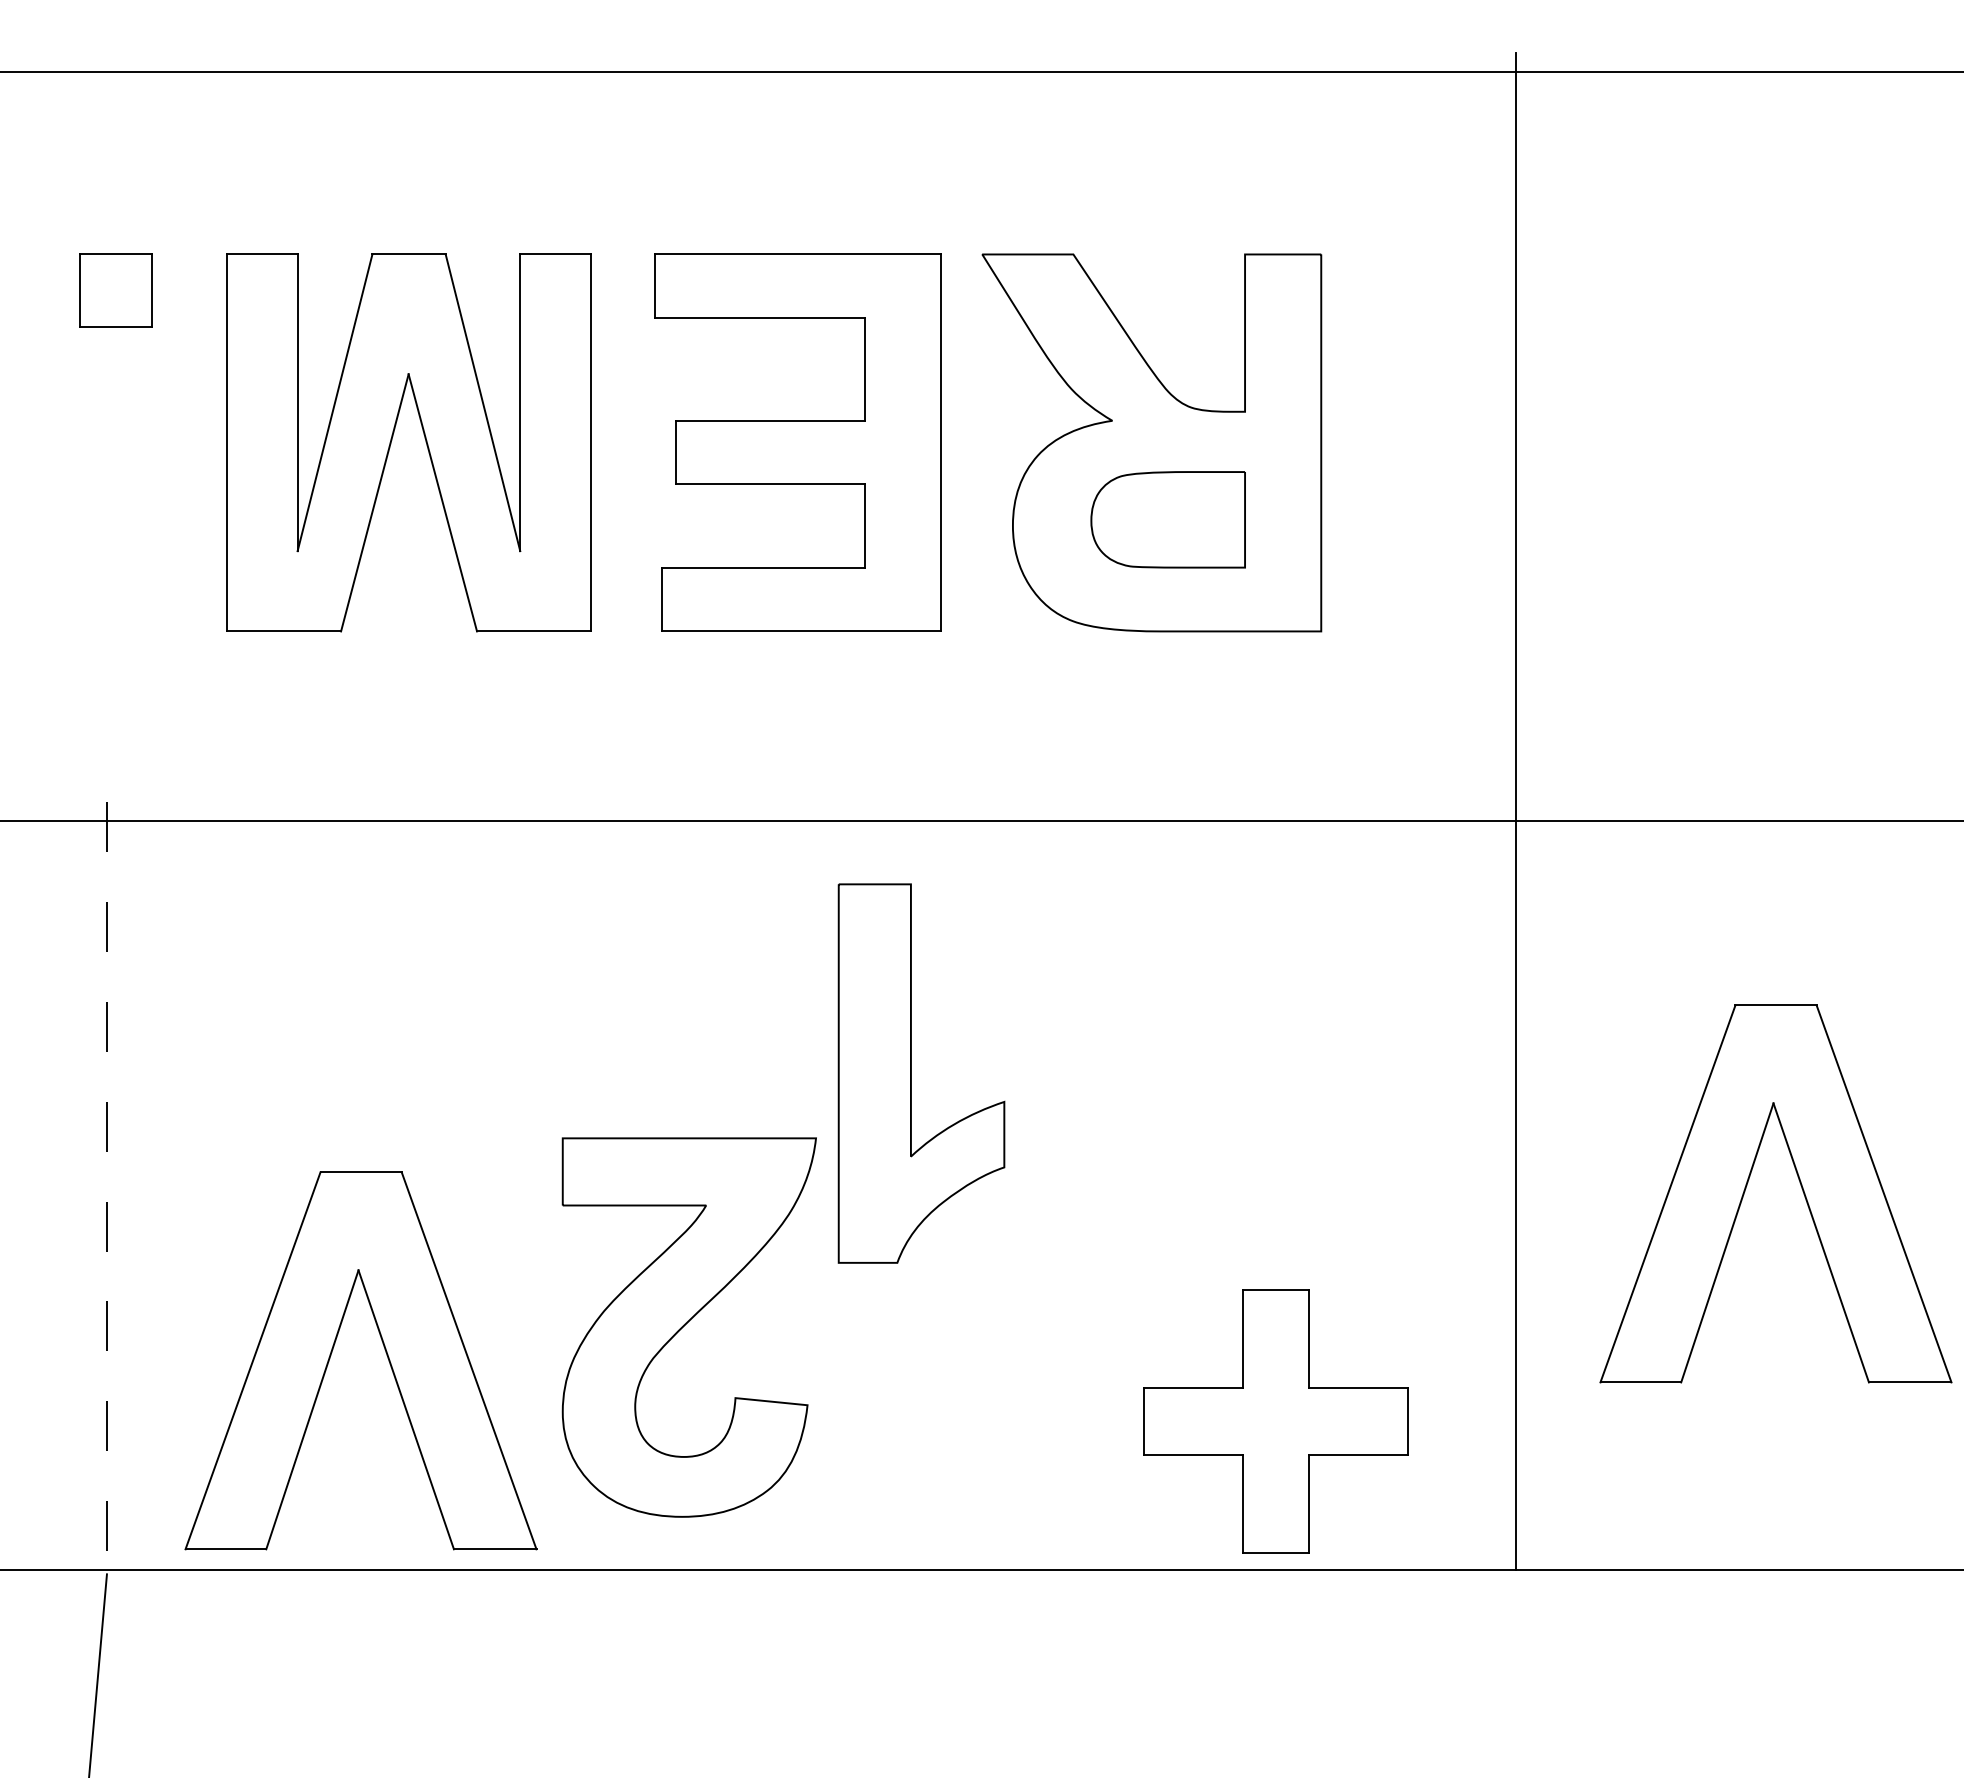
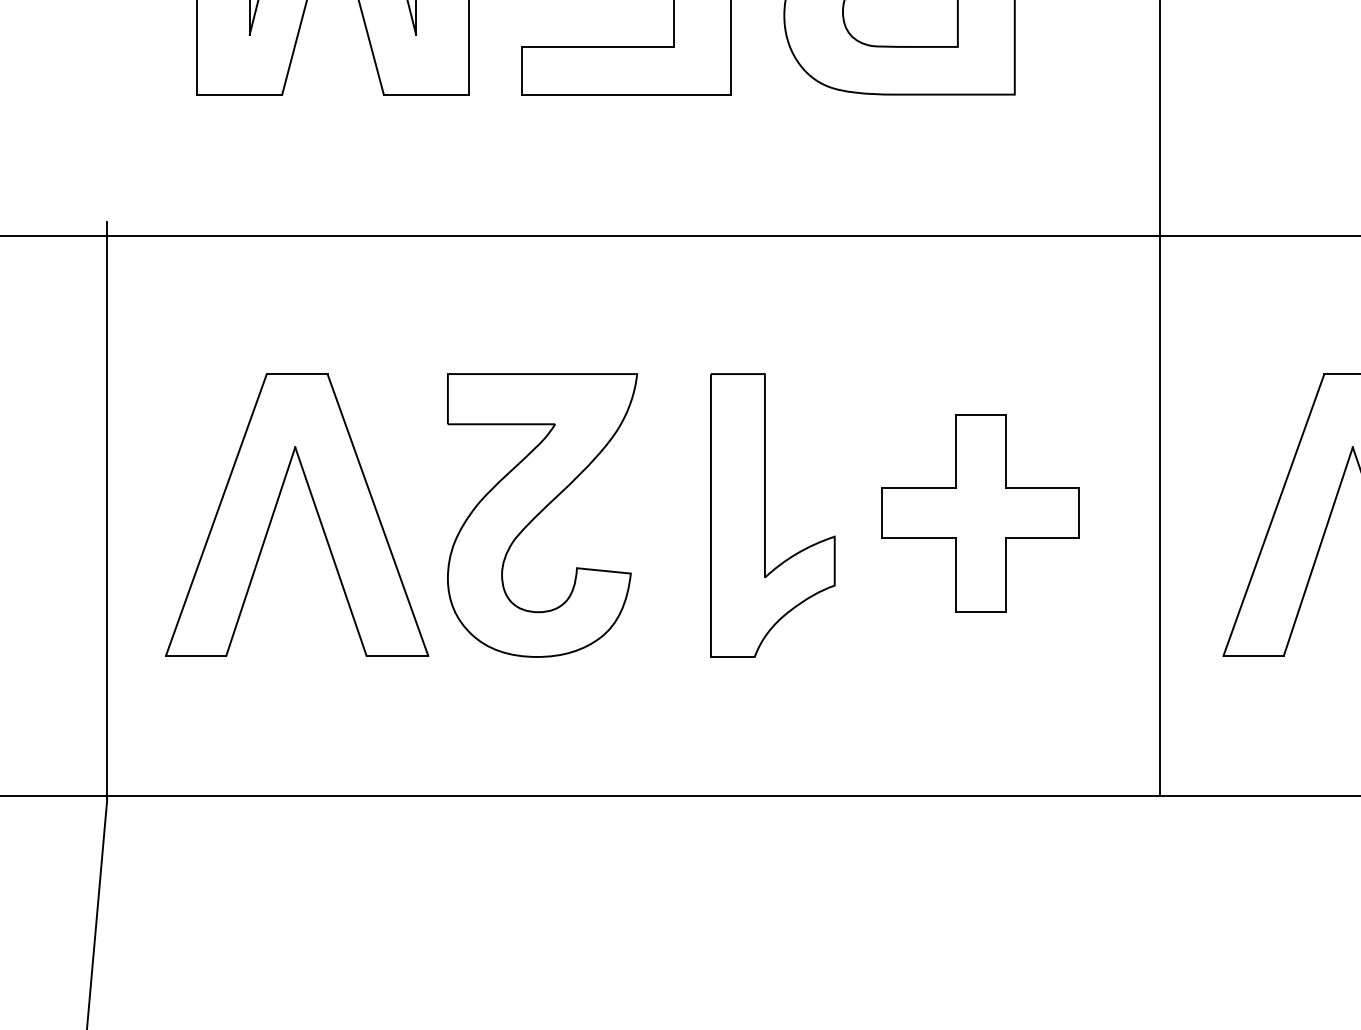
part: (911, 1073) -> (765, 515), moved
line: (106, 1188) -> (106, 510), dashed -> solid
part: (688, 1327) -> (541, 515), moved
part: (385, 1352) -> (315, 508), moved
part: (1275, 1421) -> (980, 513), moved

